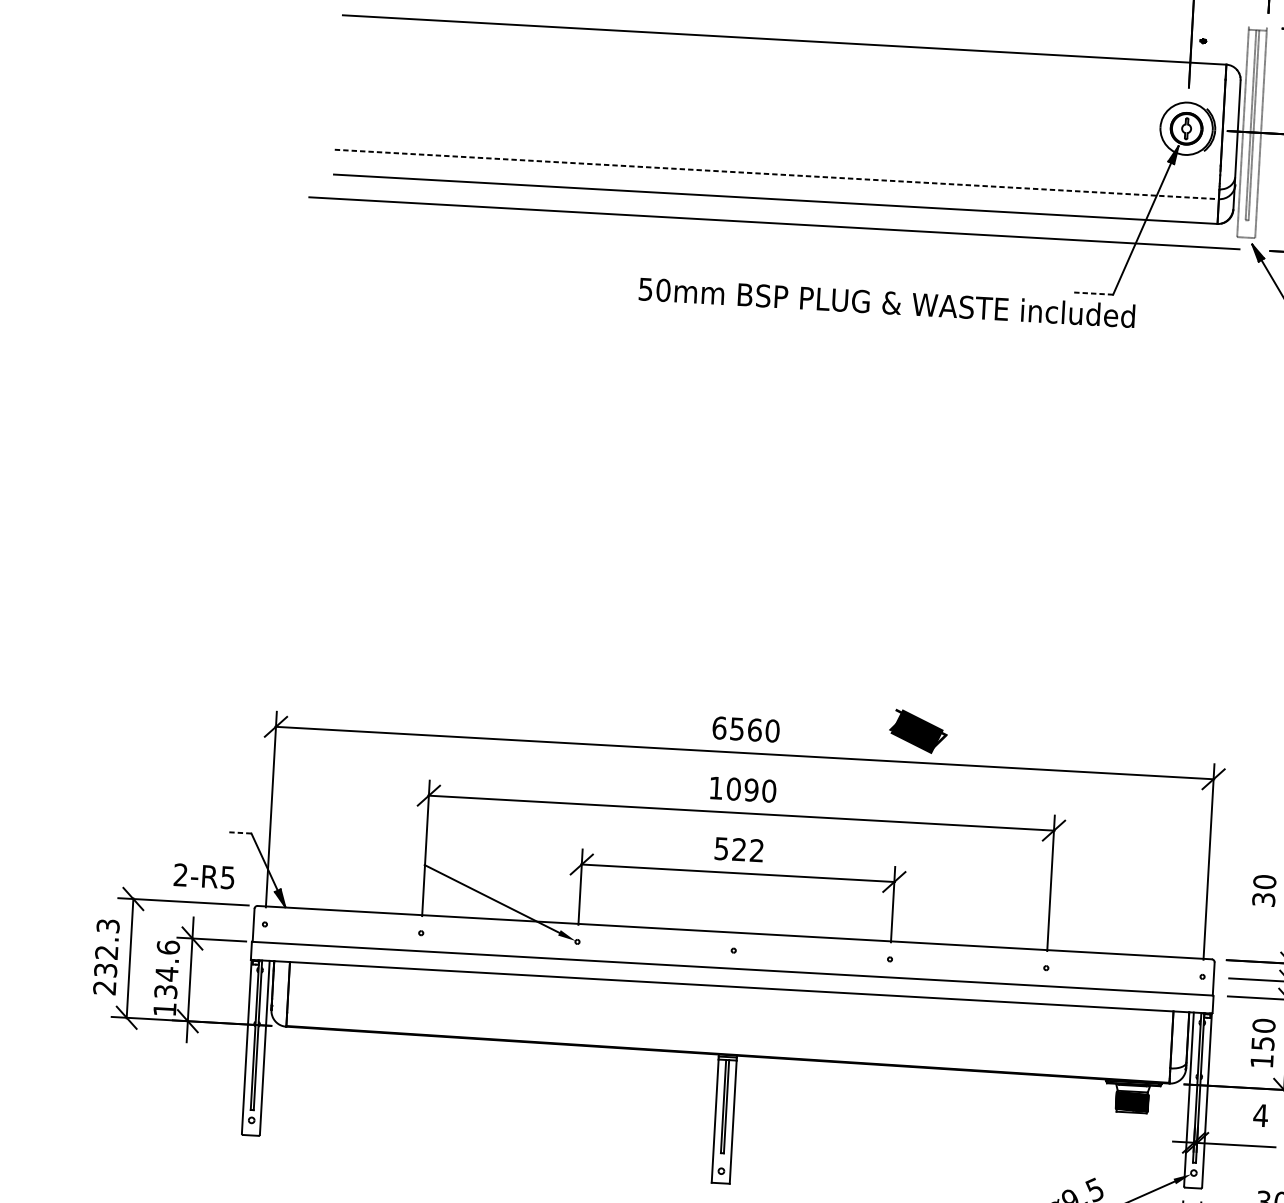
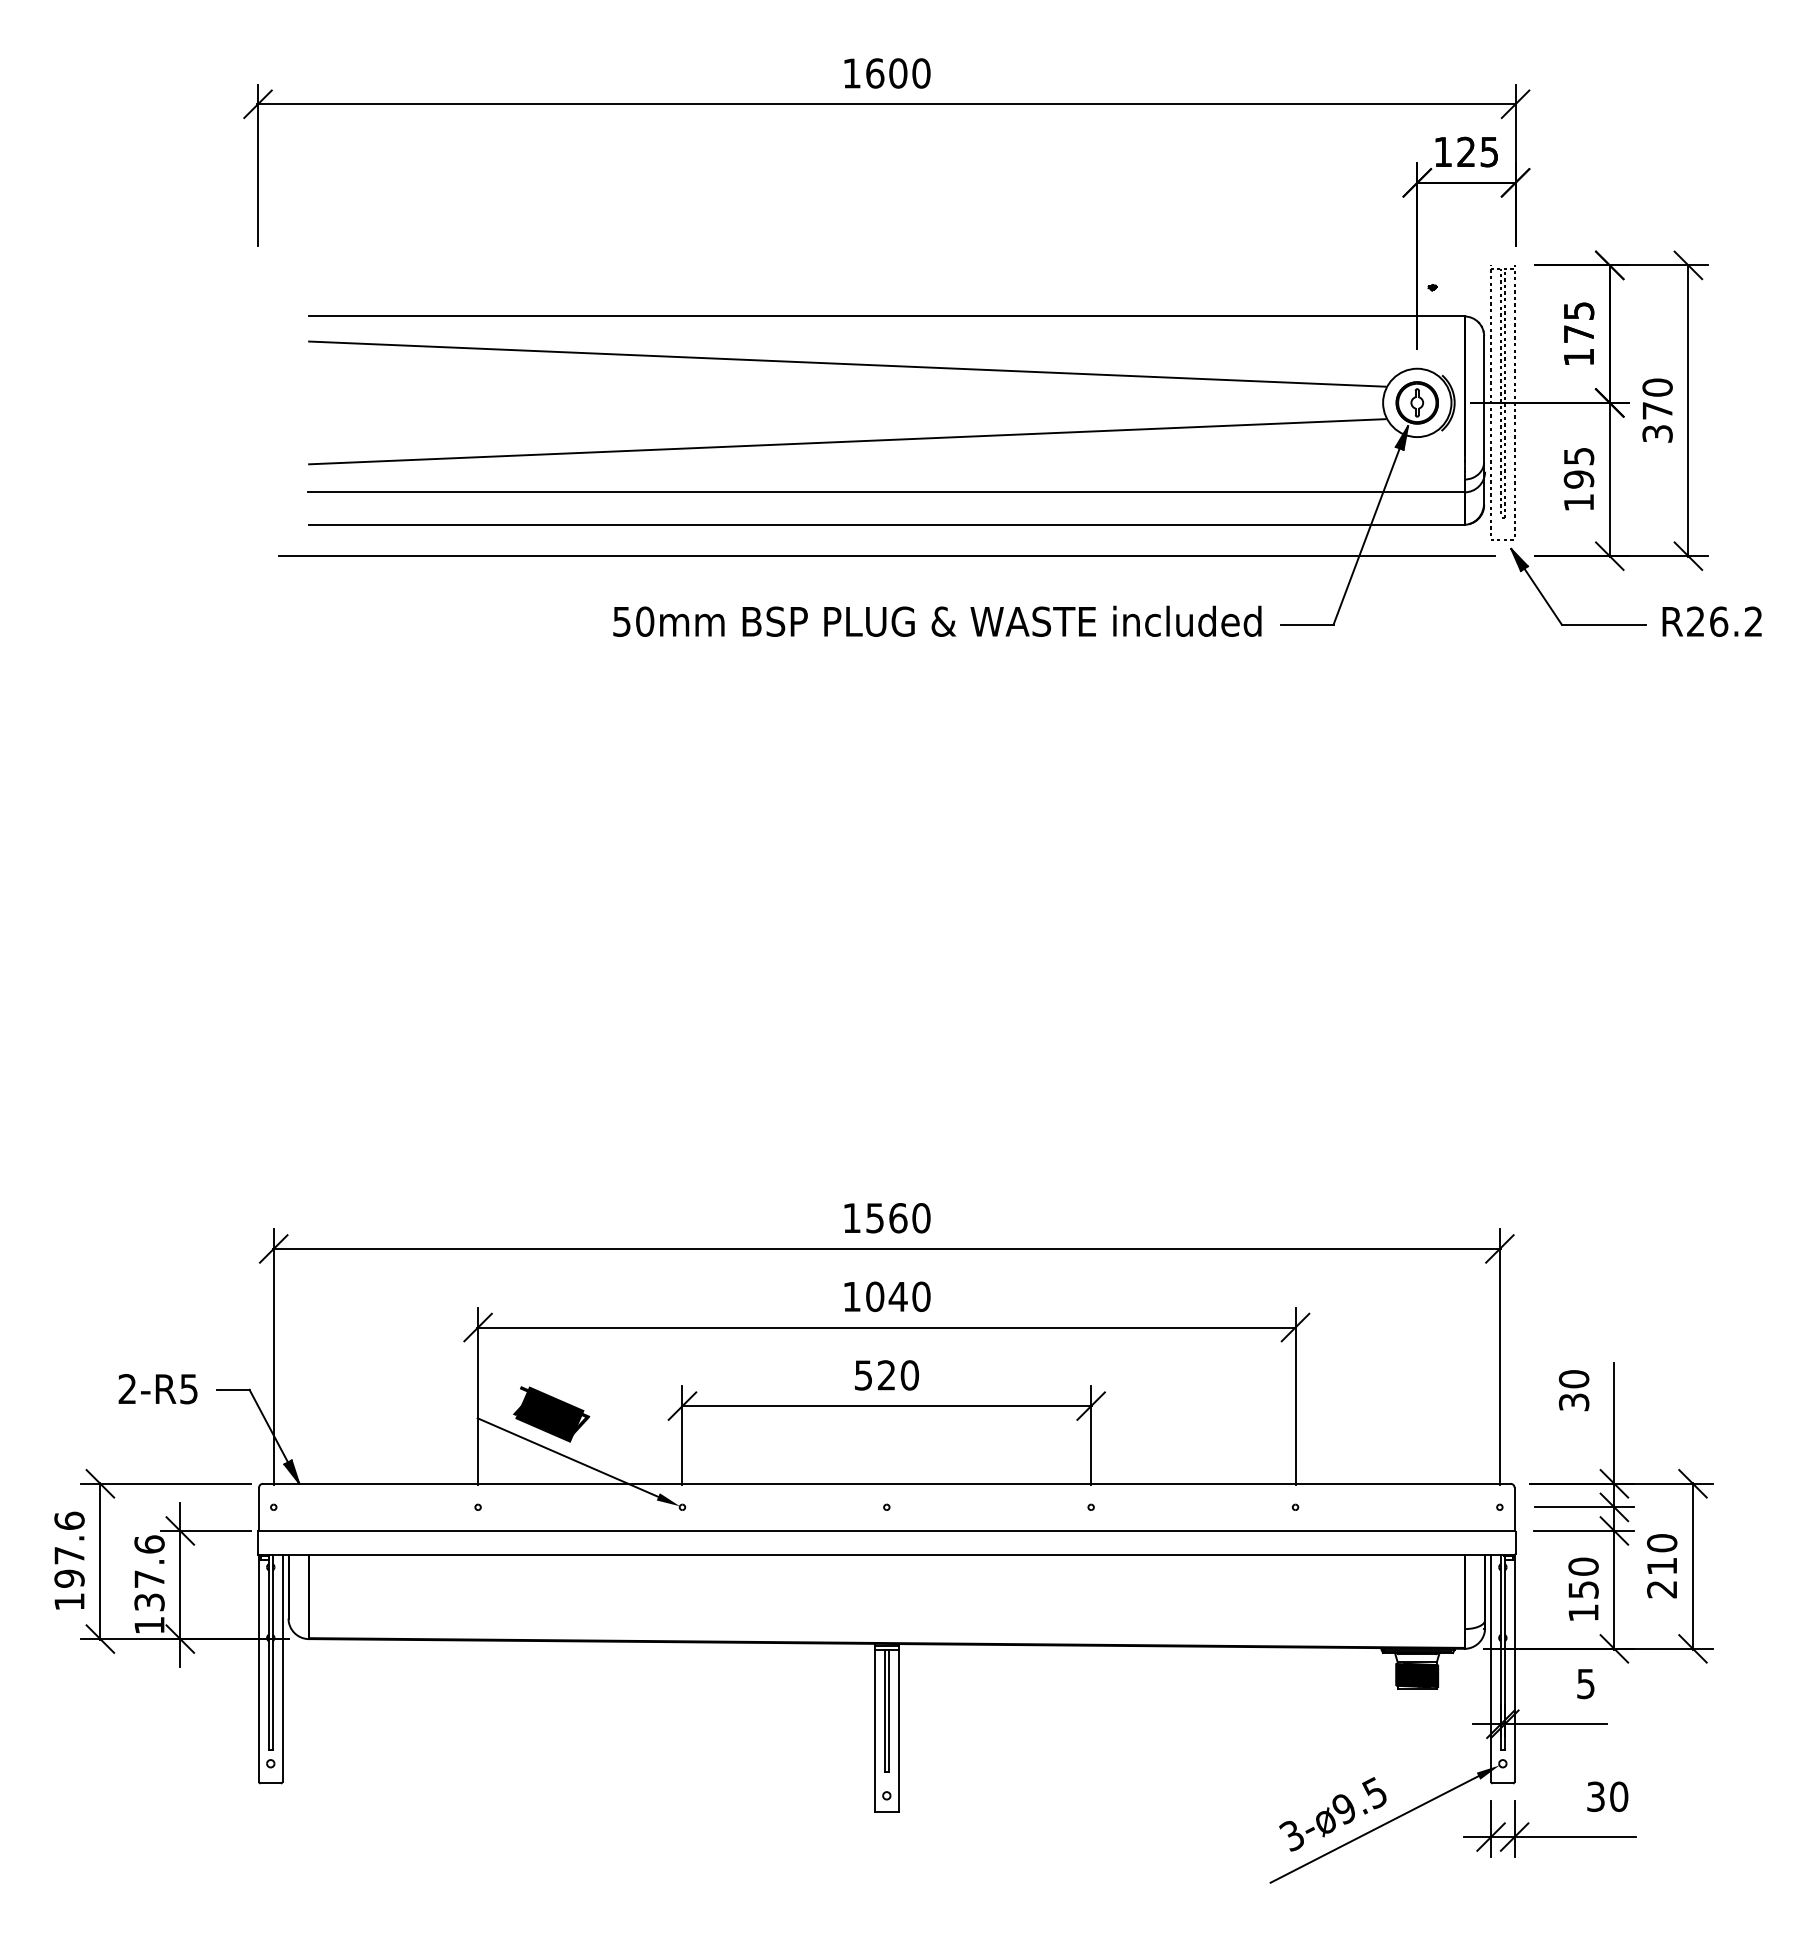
line: (752, 74) -> (847, 363), added
line: (749, 133) -> (847, 441), added
line: (776, 174) -> (886, 492), dashed -> solid
line: (1092, 293) -> (1306, 624), dashed -> solid
text: (887, 301) -> (937, 620), moved
text: (719, 728) -> (852, 1218), 6560 -> 1560
text: (918, 731) -> (551, 1414), moved
text: (750, 789) -> (897, 1296), 1090 -> 1040
line: (238, 832) -> (232, 1389), dashed -> solid
text: (756, 850) -> (909, 1375), 522 -> 520
text: (203, 876) -> (157, 1389), moved
text: (106, 956) -> (69, 1560), 232.3 -> 197.6
text: (166, 973) -> (149, 1578), 134.6 -> 137.6
text: (1260, 1115) -> (1585, 1684), 4 -> 5

